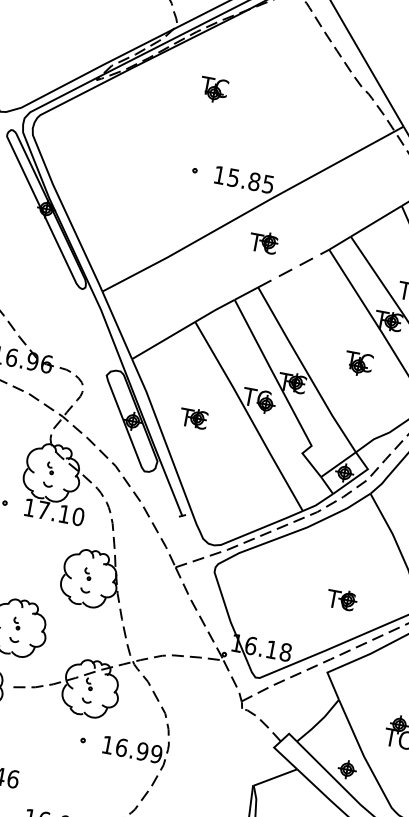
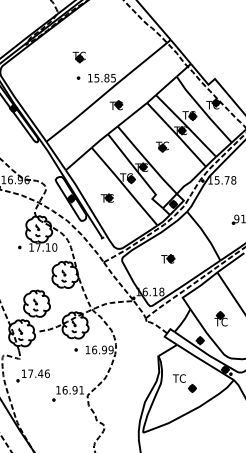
part: (212, 89) -> (78, 57), moved
line: (293, 268) -> (132, 114), dashed -> solid
part: (358, 362) -> (162, 146), moved
part: (192, 416) -> (106, 197), moved
part: (342, 598) -> (168, 258), moved

